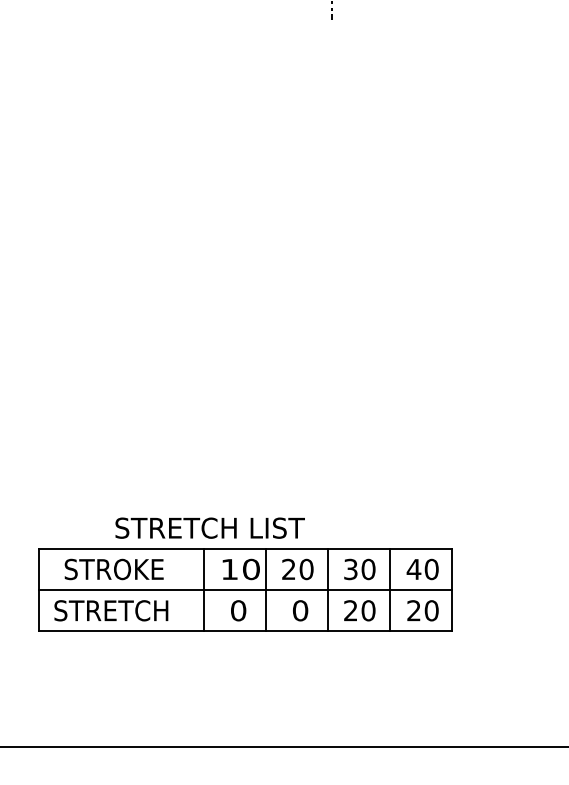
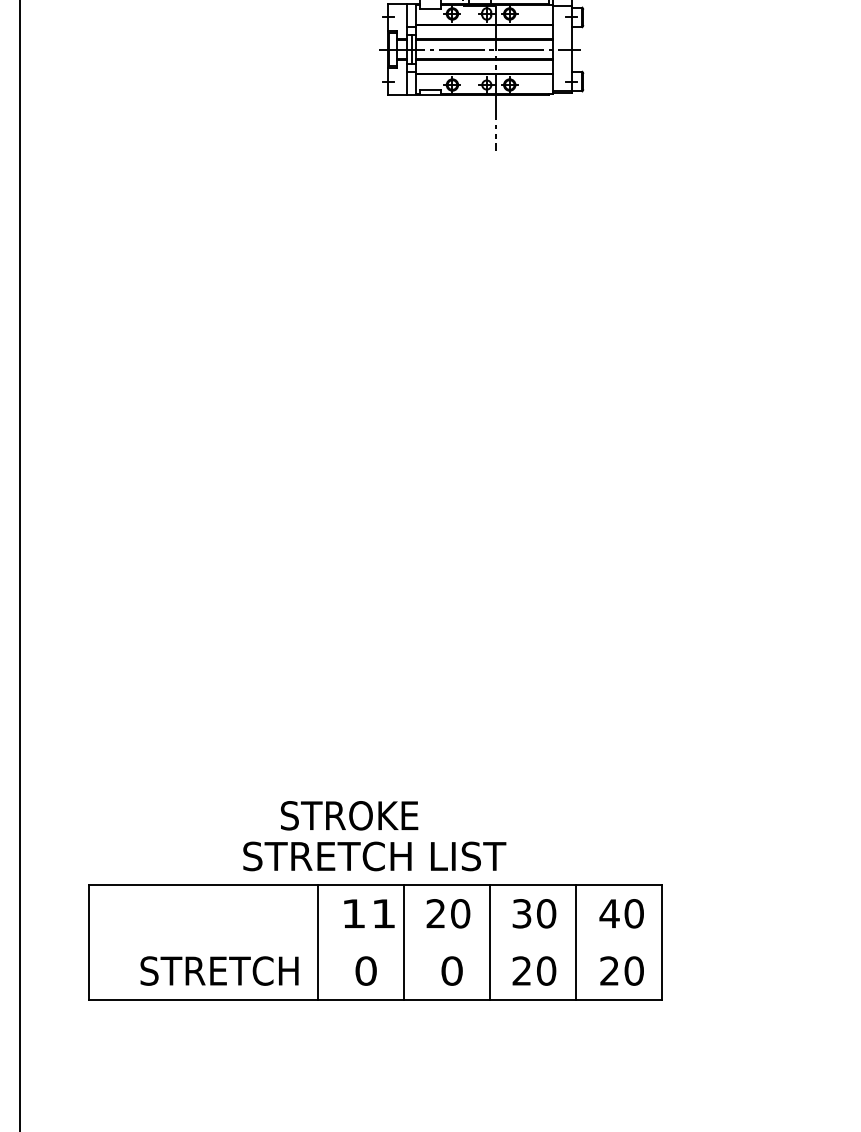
text: (210, 528) -> (374, 856), moved
text: (114, 569) -> (349, 815), moved
text: (251, 569) -> (383, 913), 10 -> 11
line: (245, 590) -> (375, 942), removed
text: (111, 610) -> (219, 970), moved

